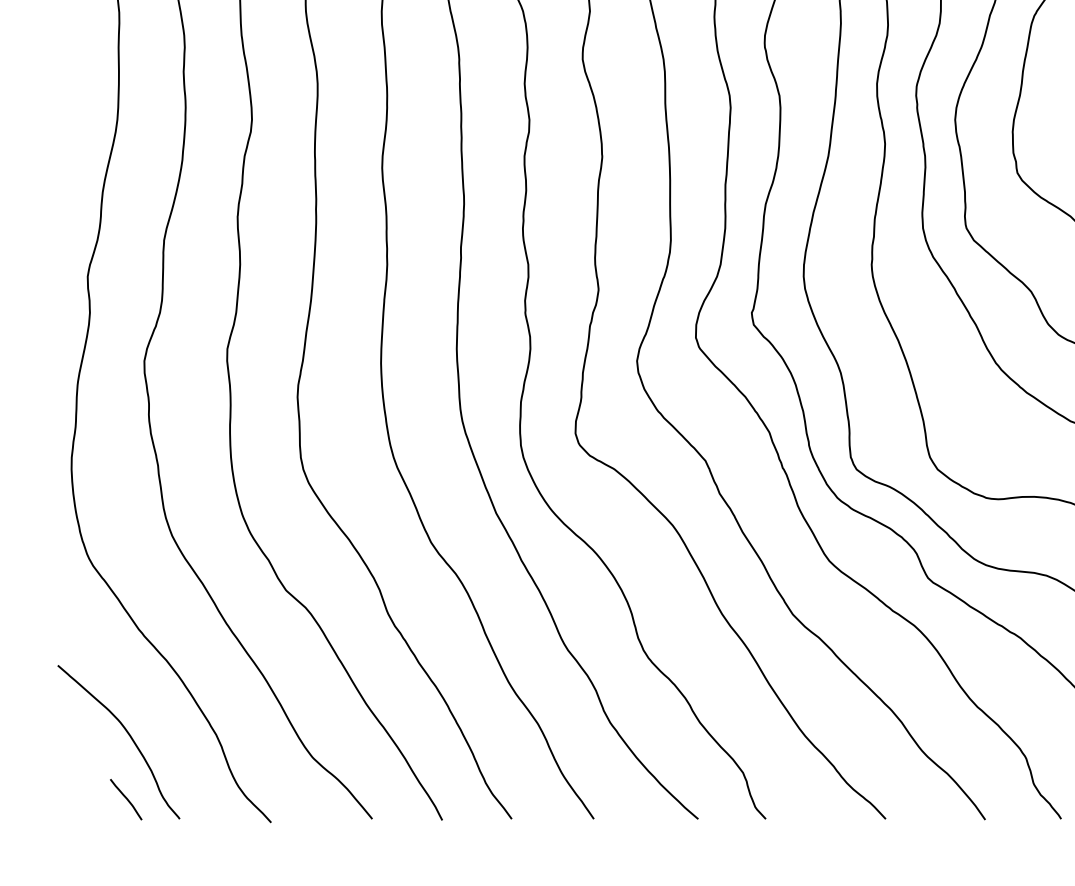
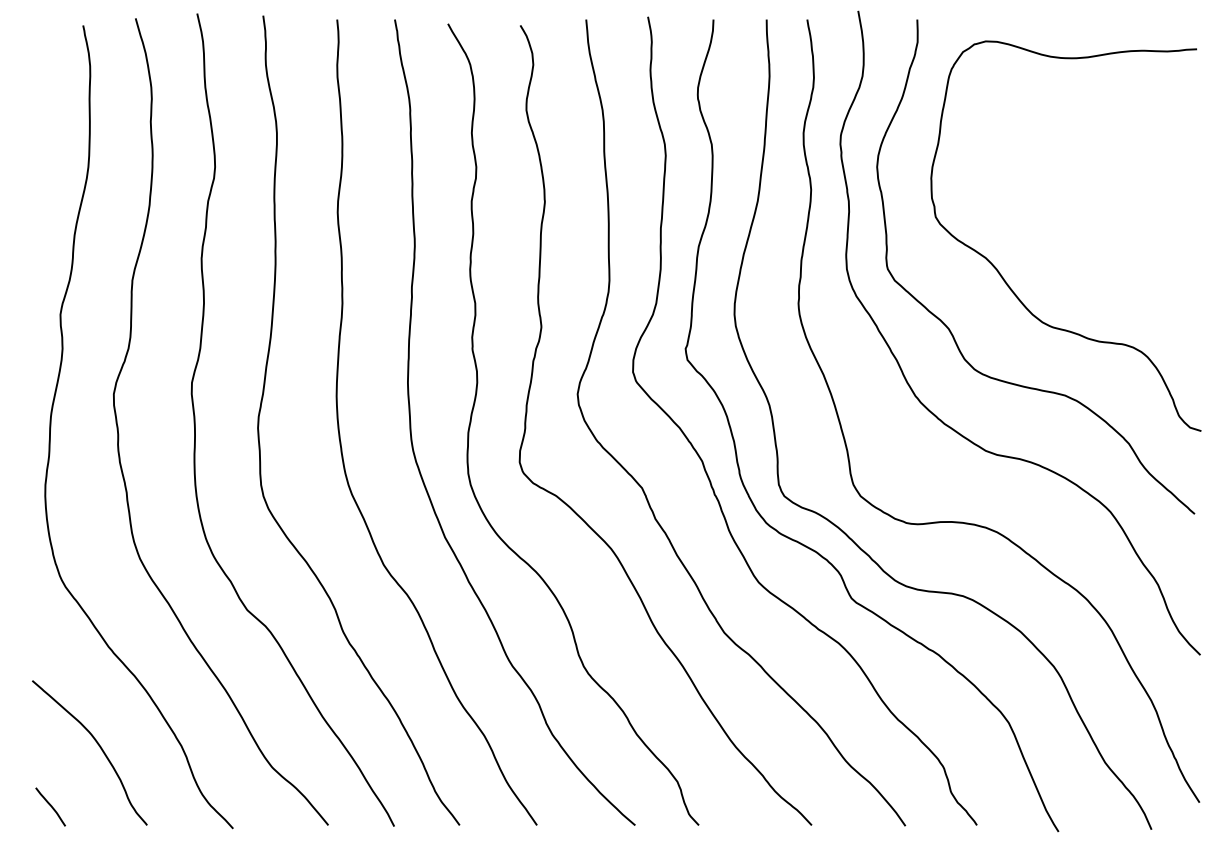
curve: (125, 799) -> (50, 806), moved

